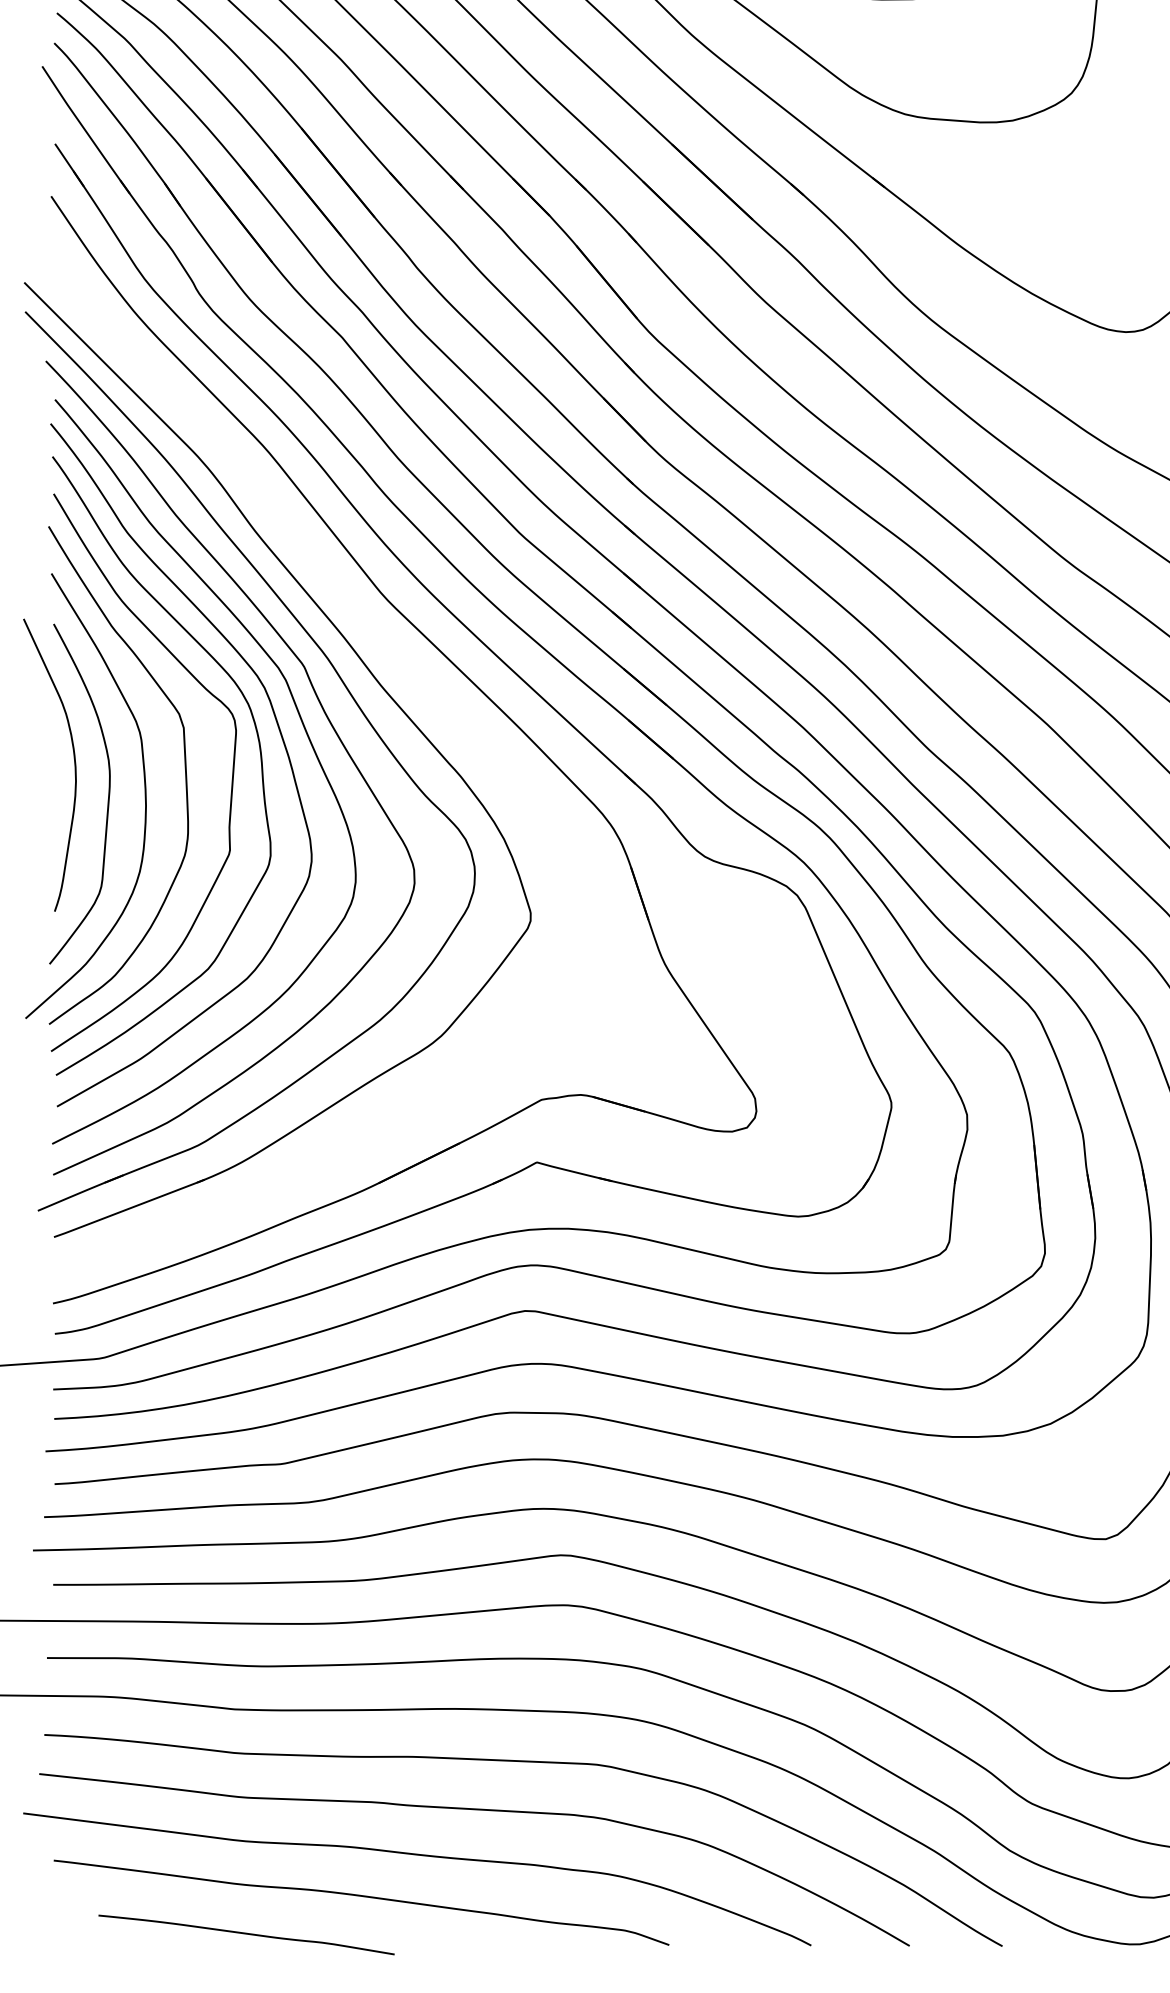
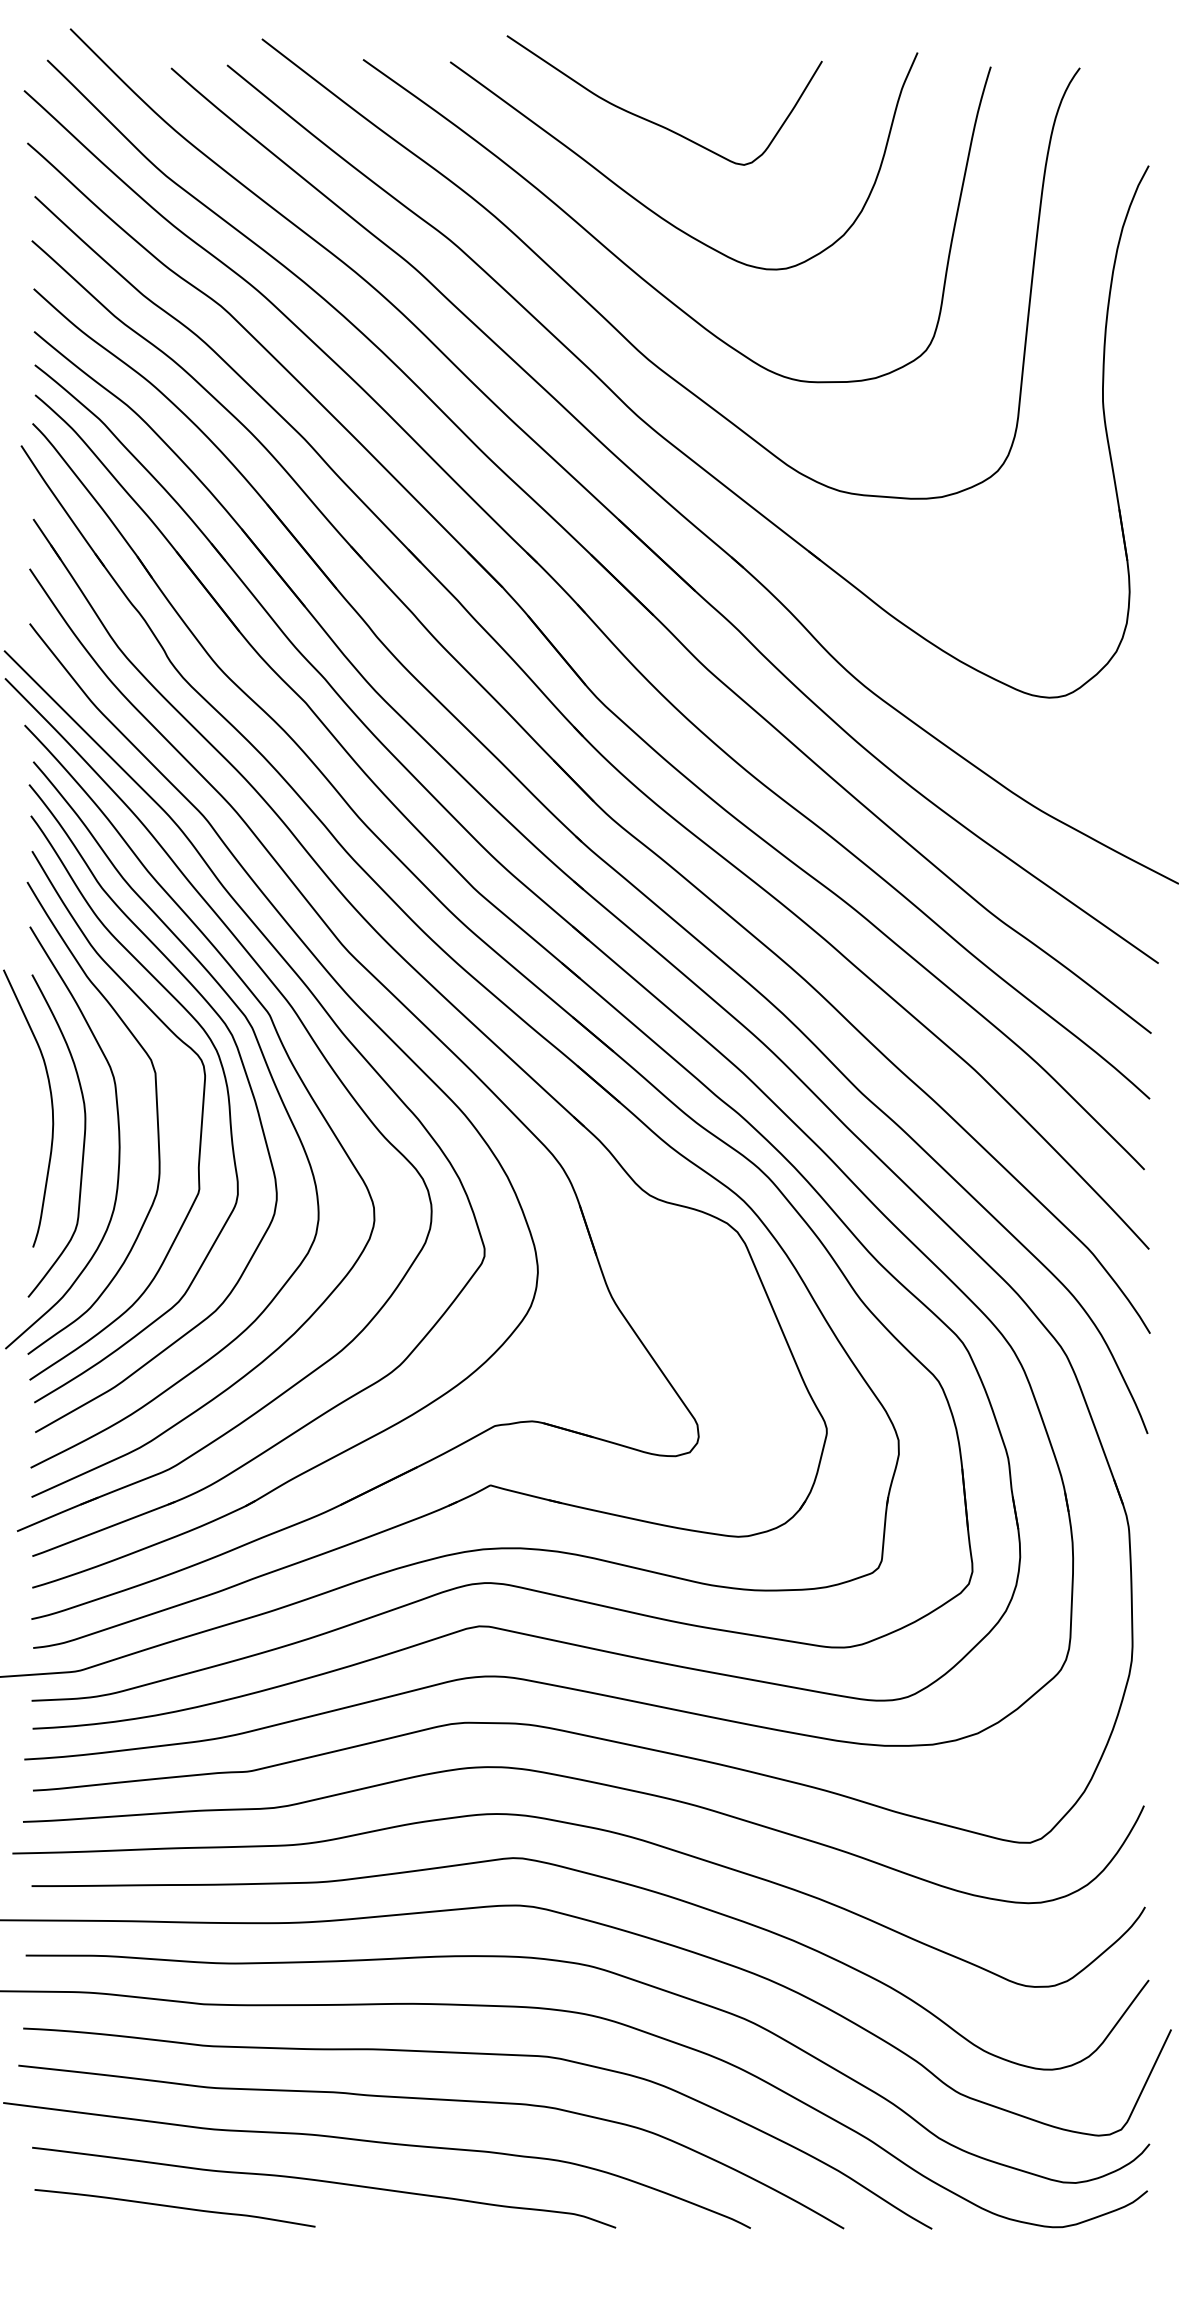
part: (409, 671) -> (369, 1019), added
curve: (245, 1934) -> (174, 2207), moved

